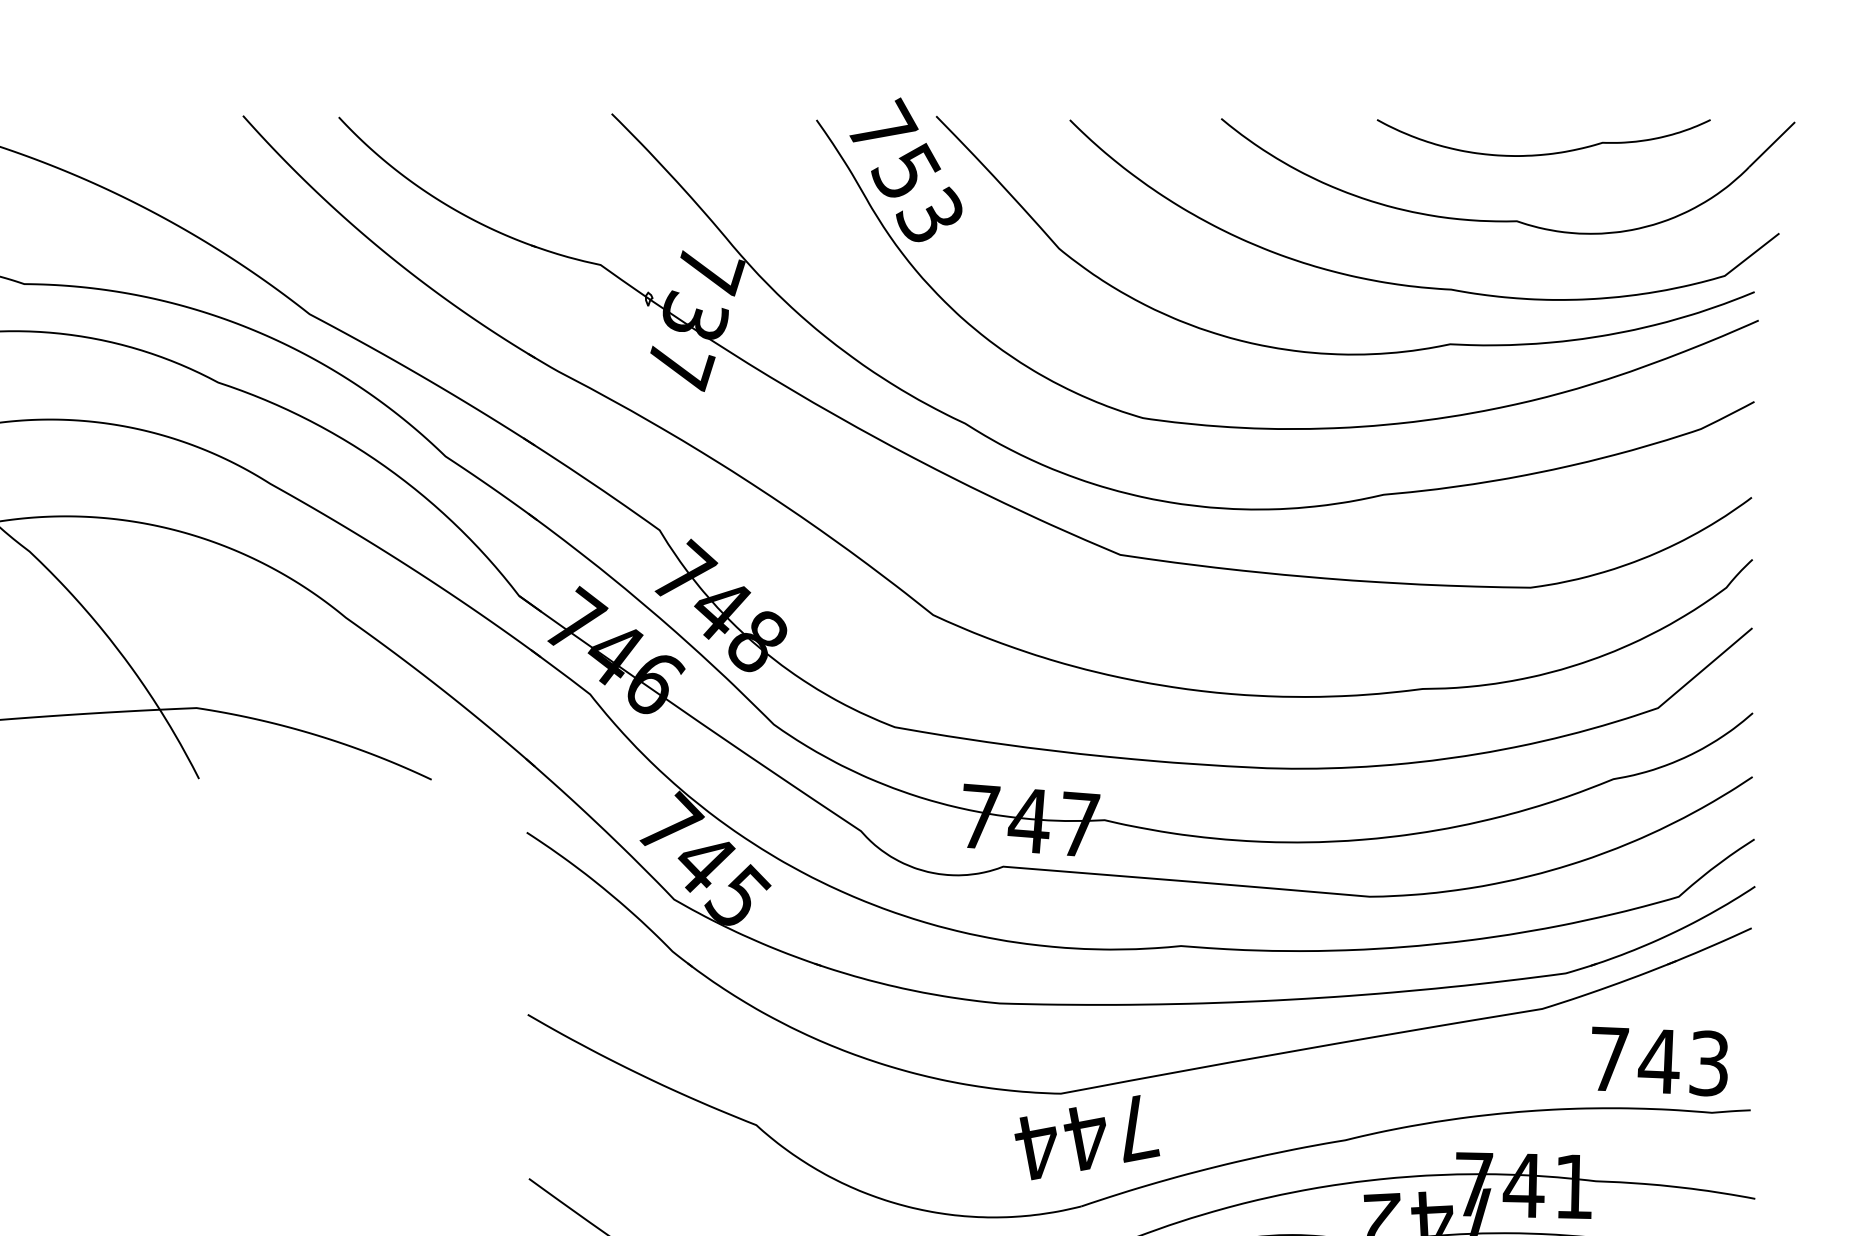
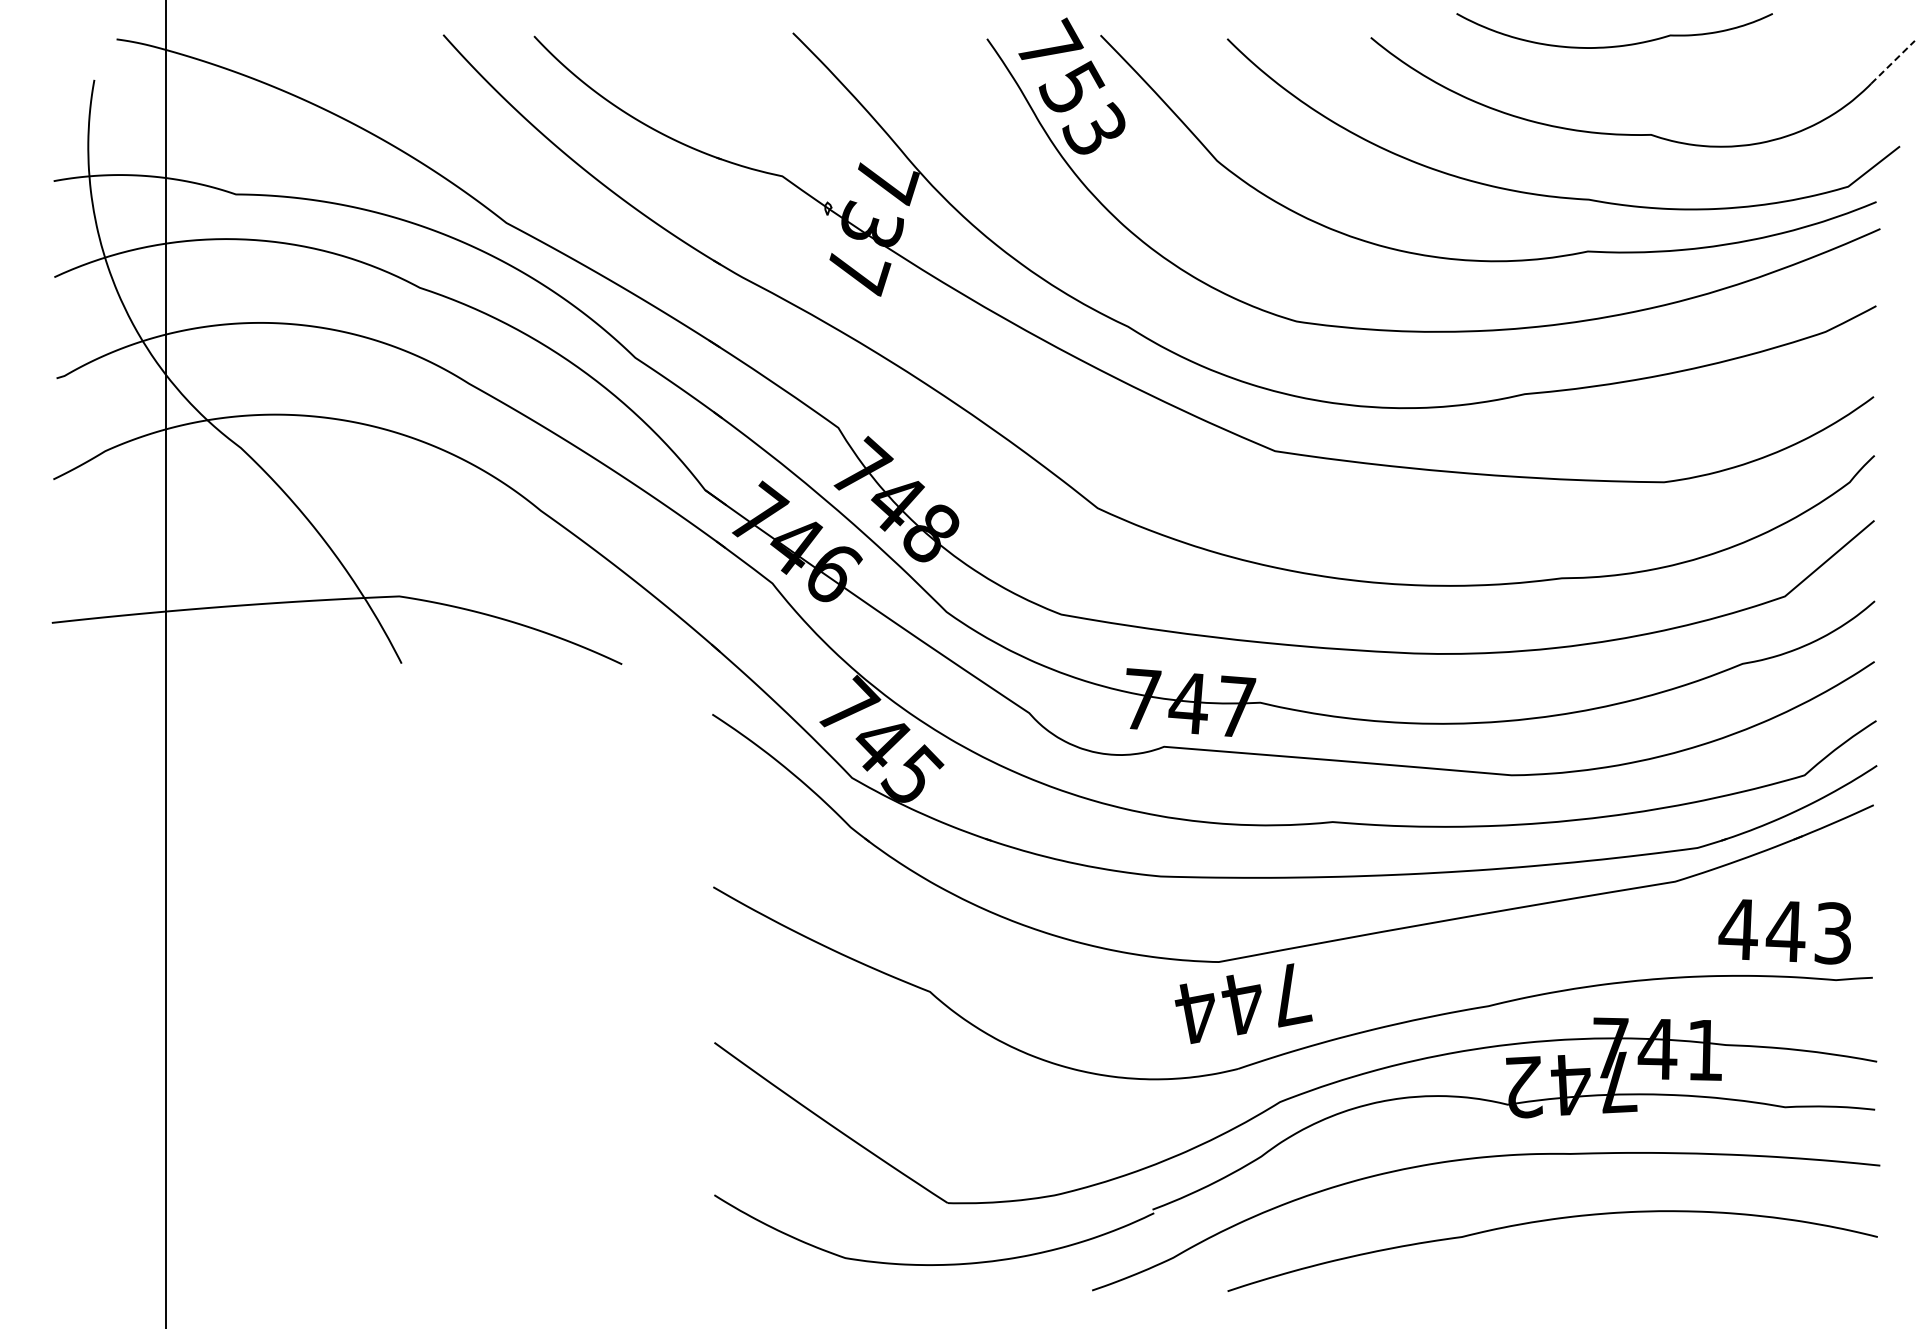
line: (1772, 144) -> (1893, 62), solid -> dashed
curve: (1543, 153) -> (1614, 45), moved
text: (1607, 1059) -> (1737, 929), 743 -> 443

